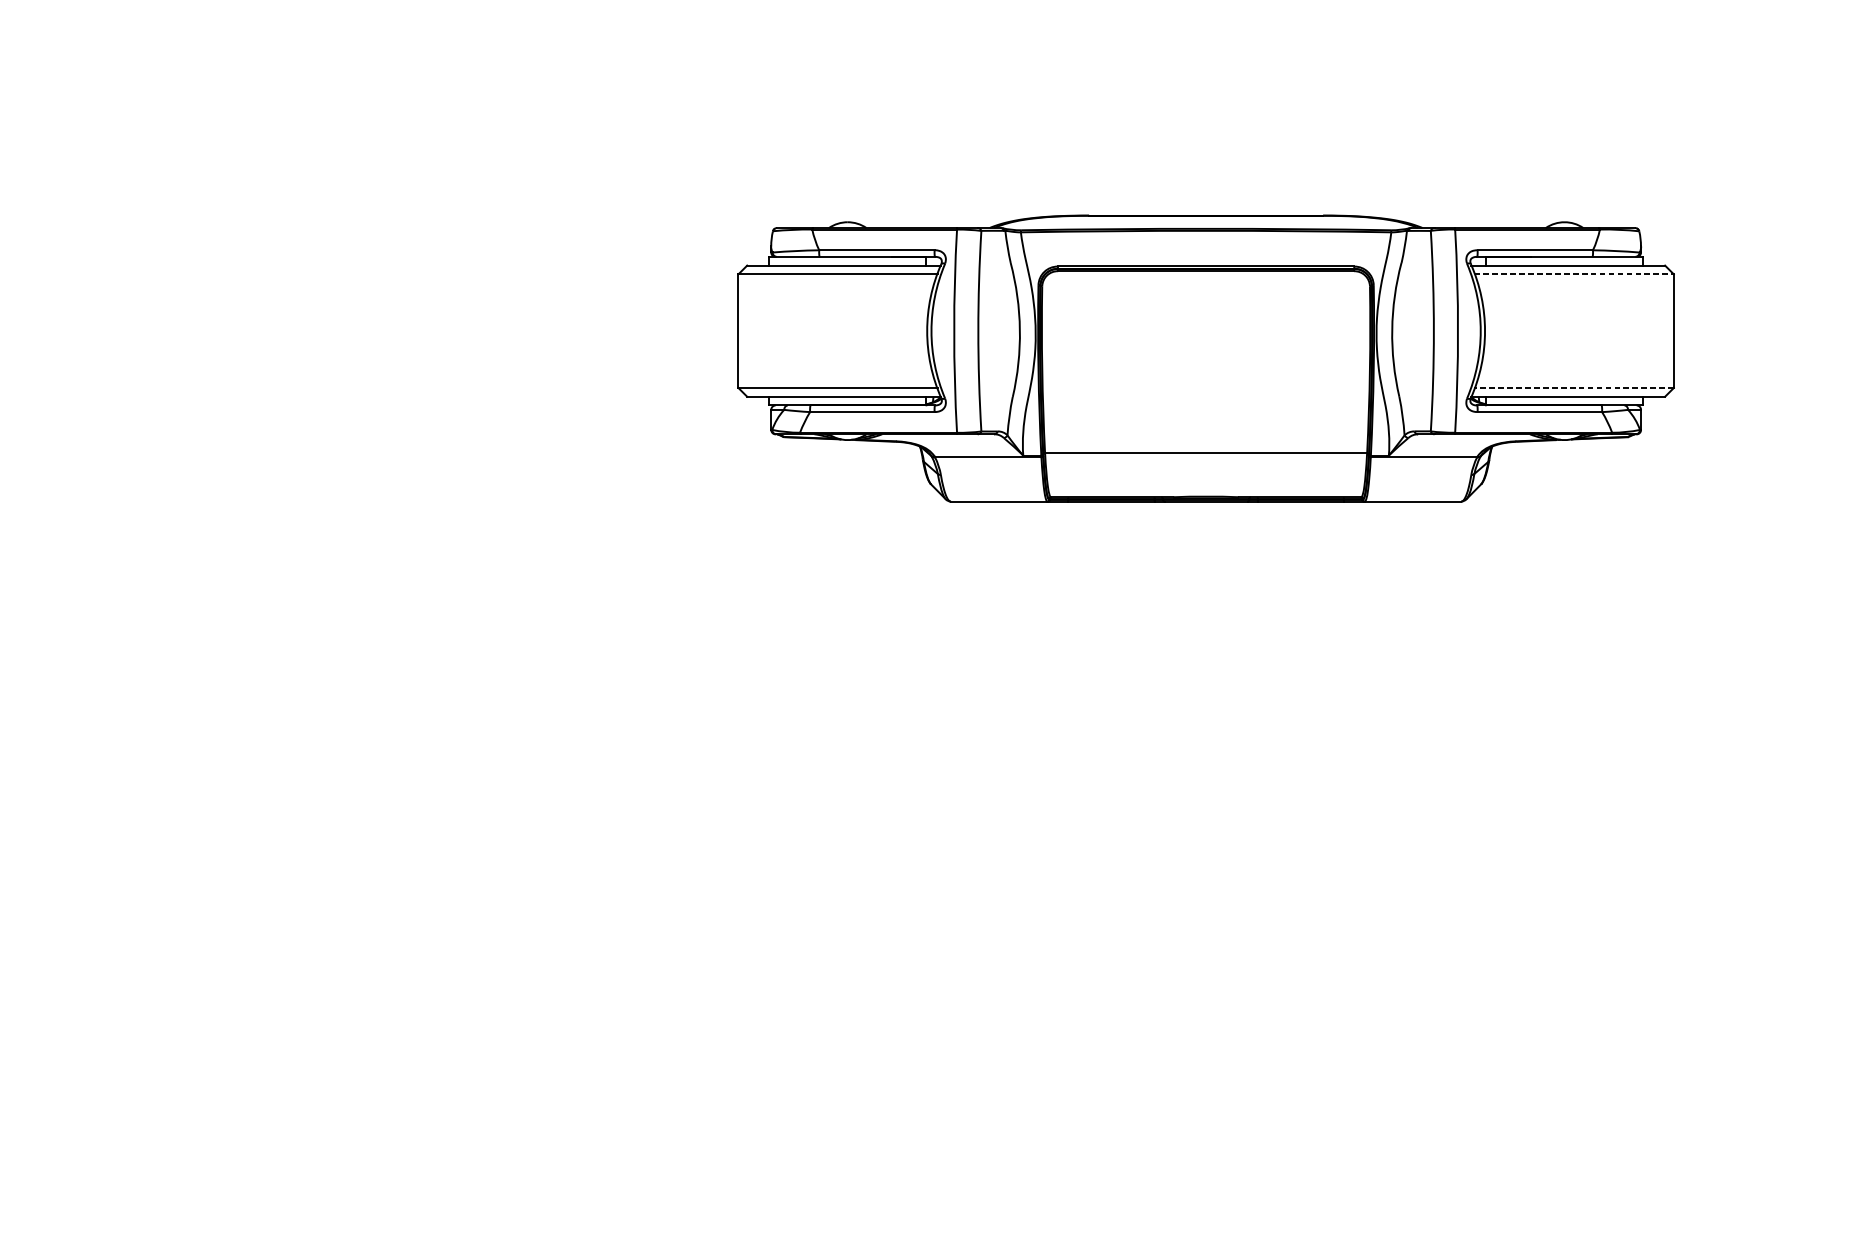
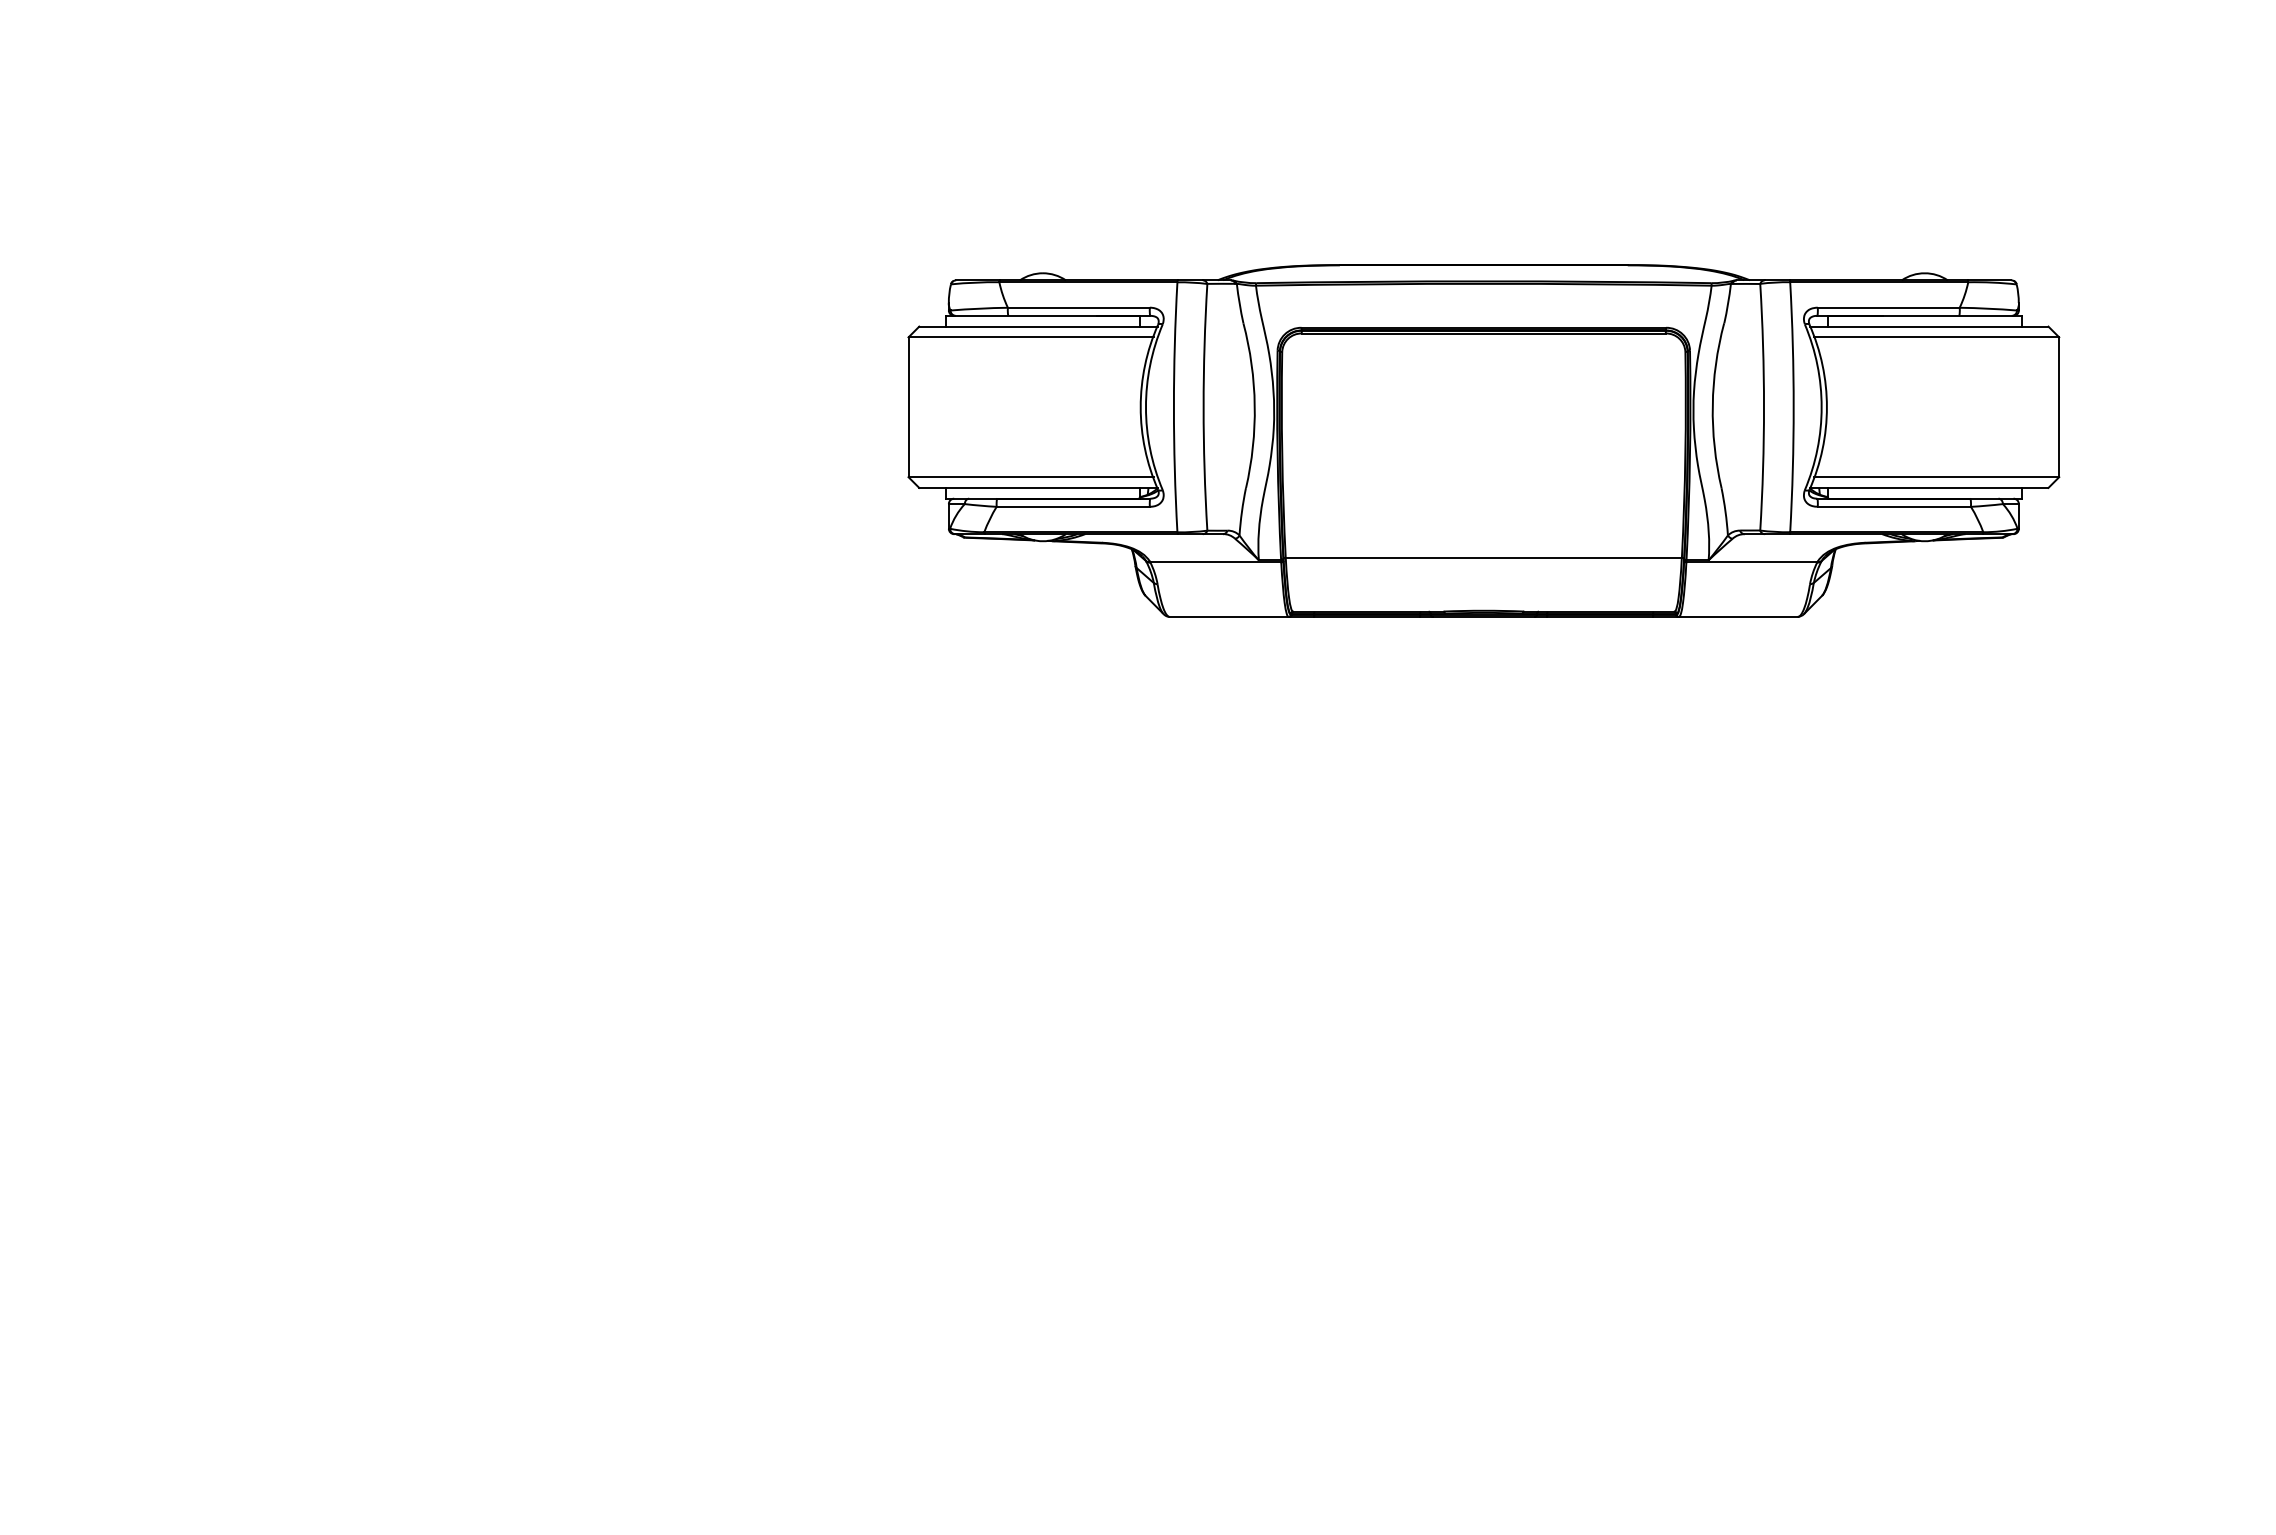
line: (1574, 274) -> (1936, 337), dashed -> solid
line: (1574, 388) -> (1936, 477), dashed -> solid

